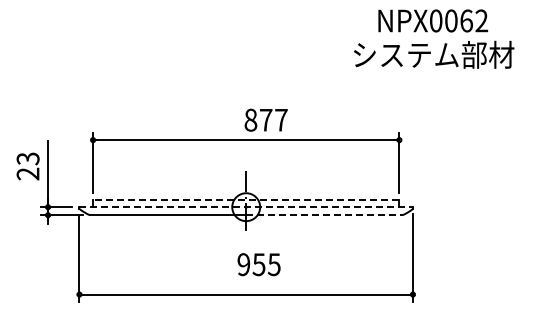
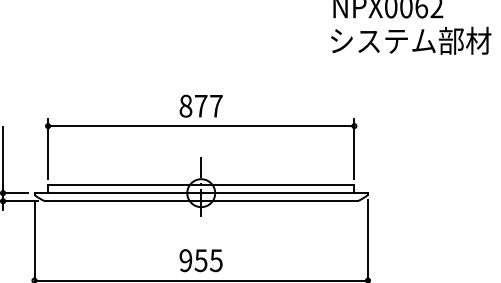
text: (434, 54) -> (411, 40), moved
text: (265, 119) -> (200, 105), moved
line: (245, 199) -> (200, 185), dashed -> solid
line: (246, 207) -> (201, 193), dashed -> solid
line: (324, 215) -> (279, 201), dashed -> solid
text: (258, 264) -> (200, 260), moved

